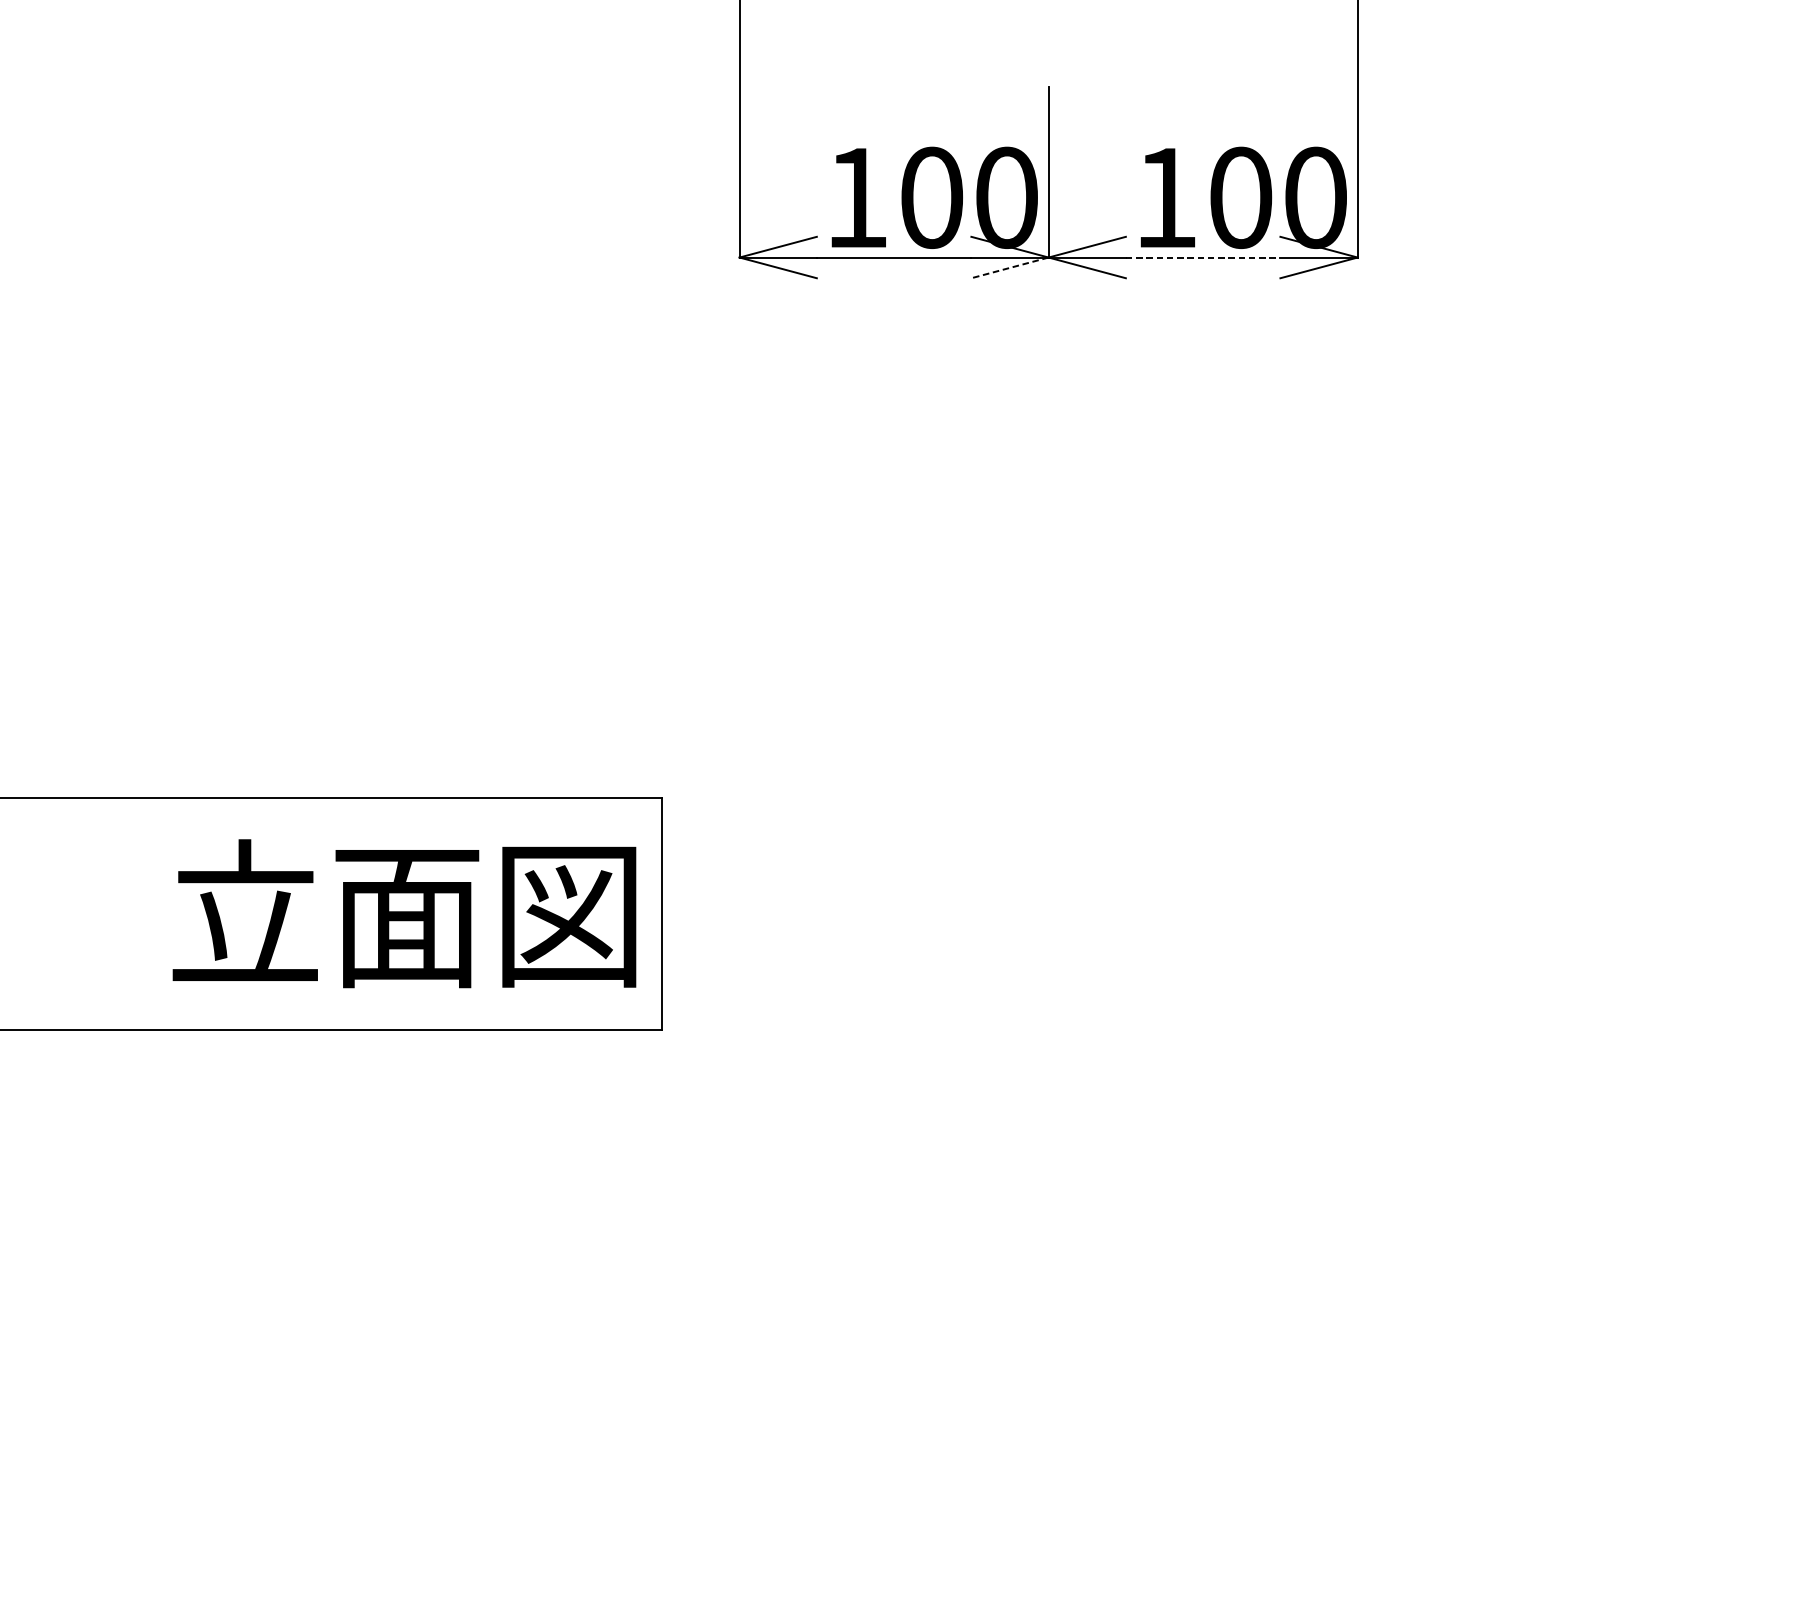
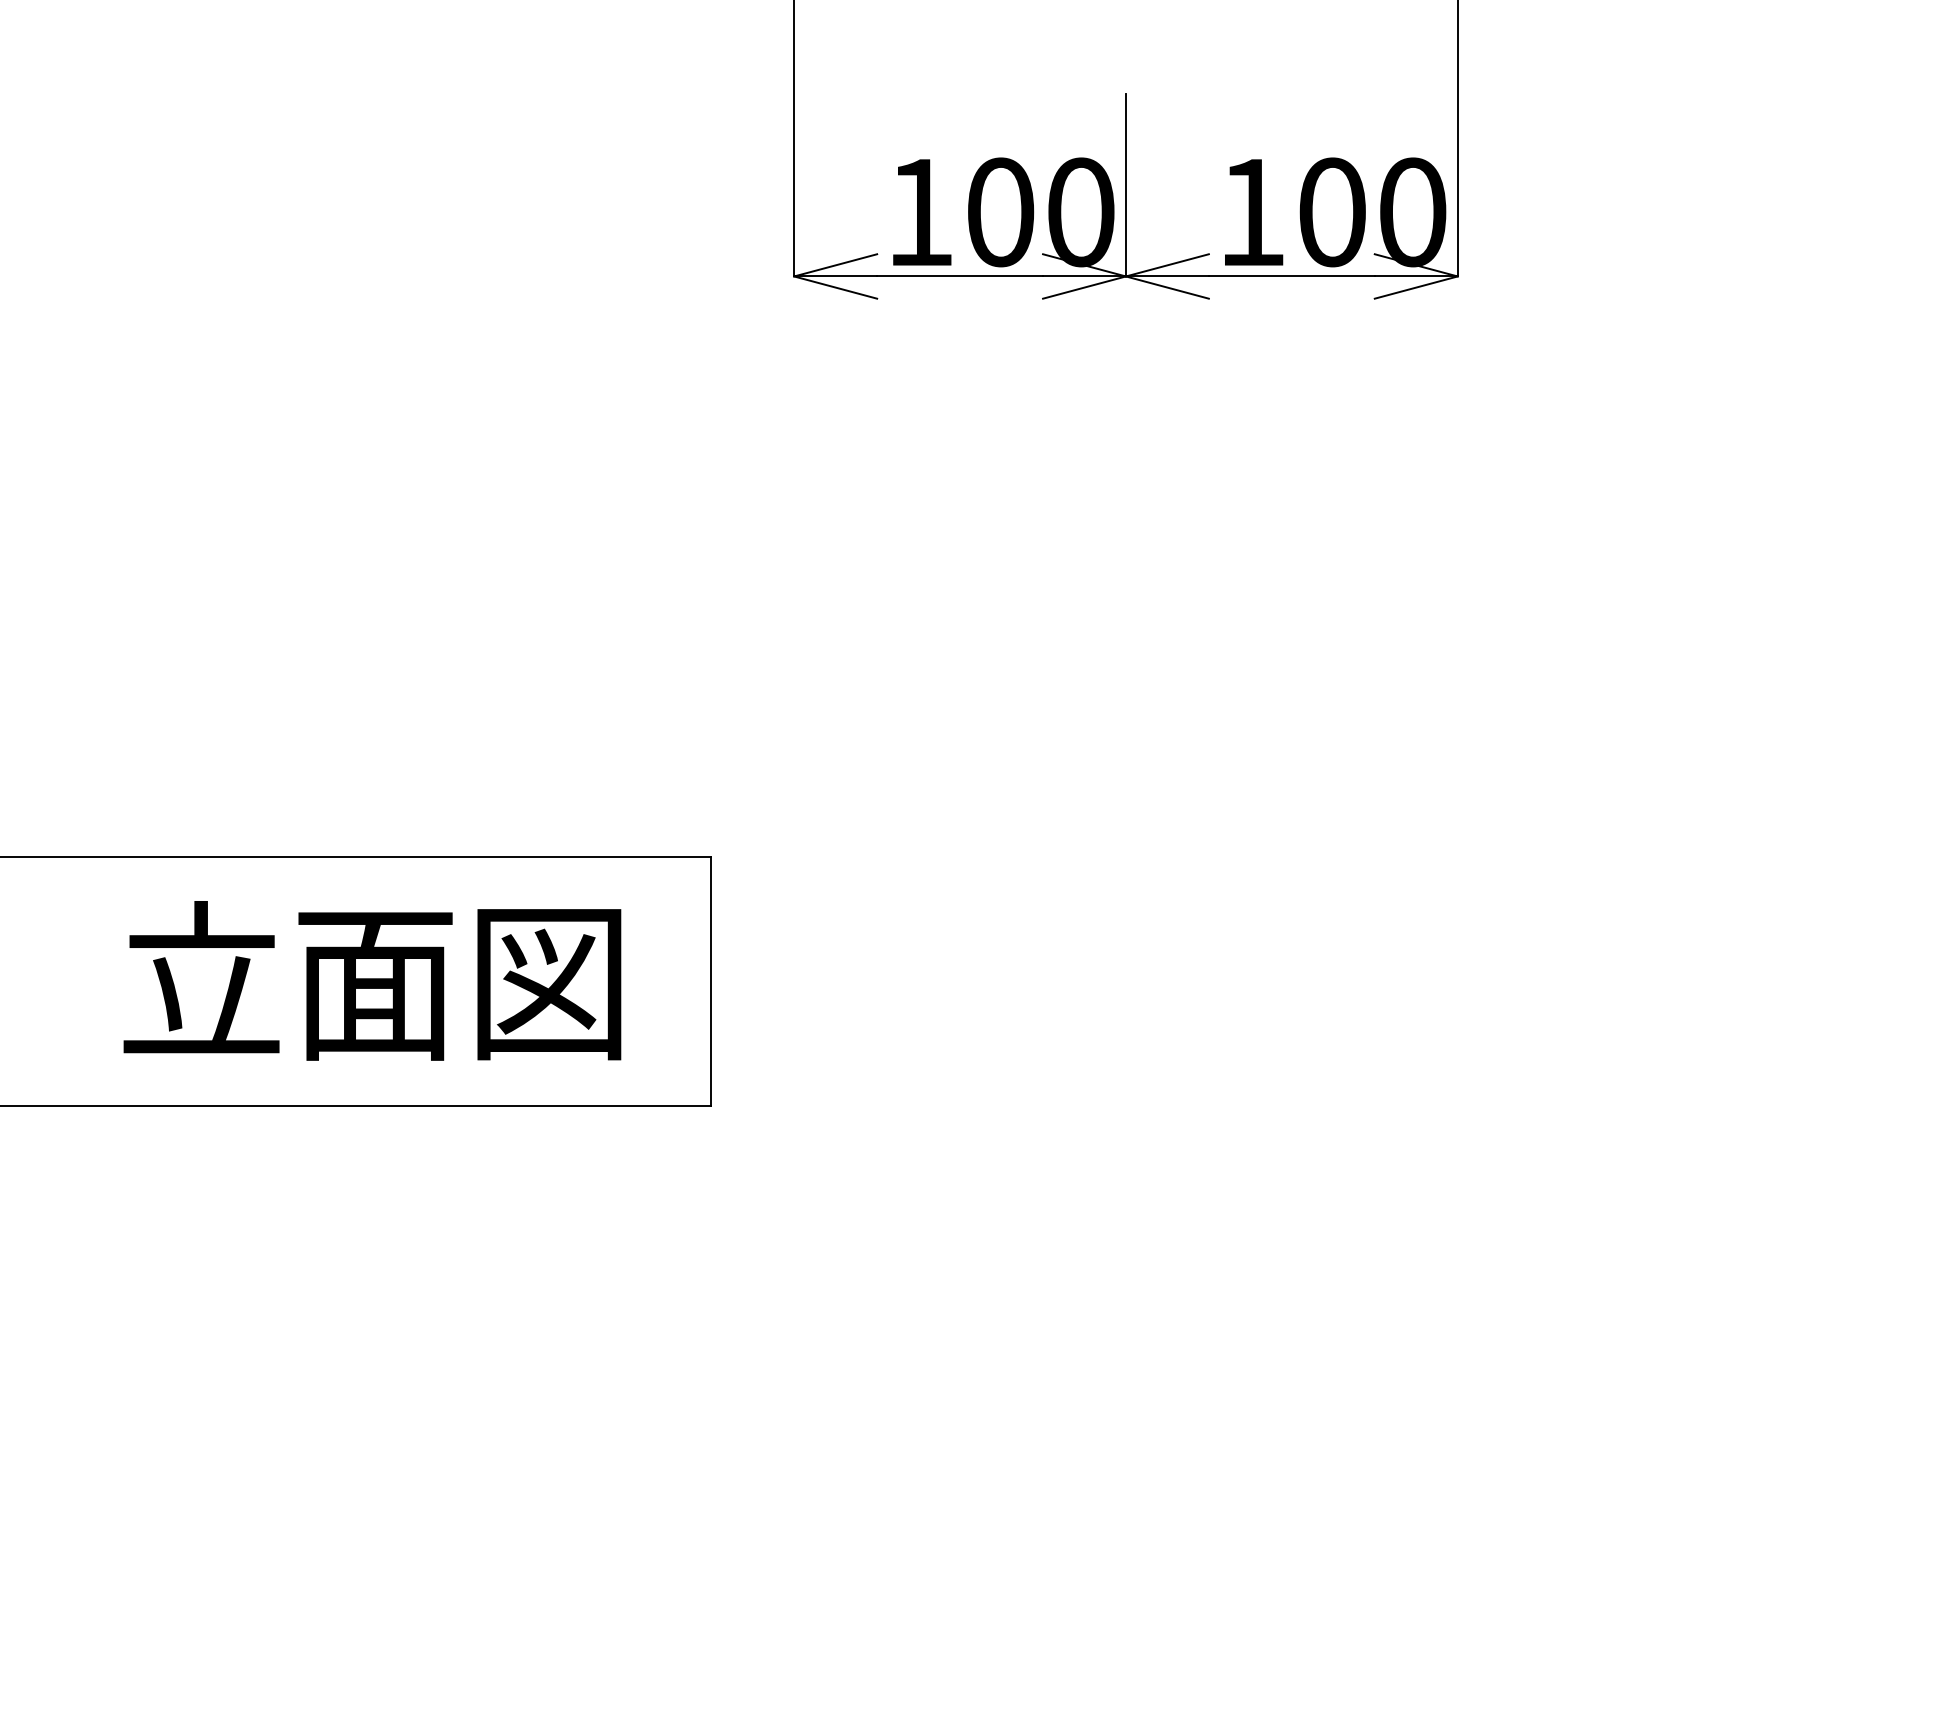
line: (1202, 257) -> (1291, 276), dashed -> solid
line: (1010, 267) -> (1084, 287), dashed -> solid
text: (404, 913) -> (372, 980), moved

